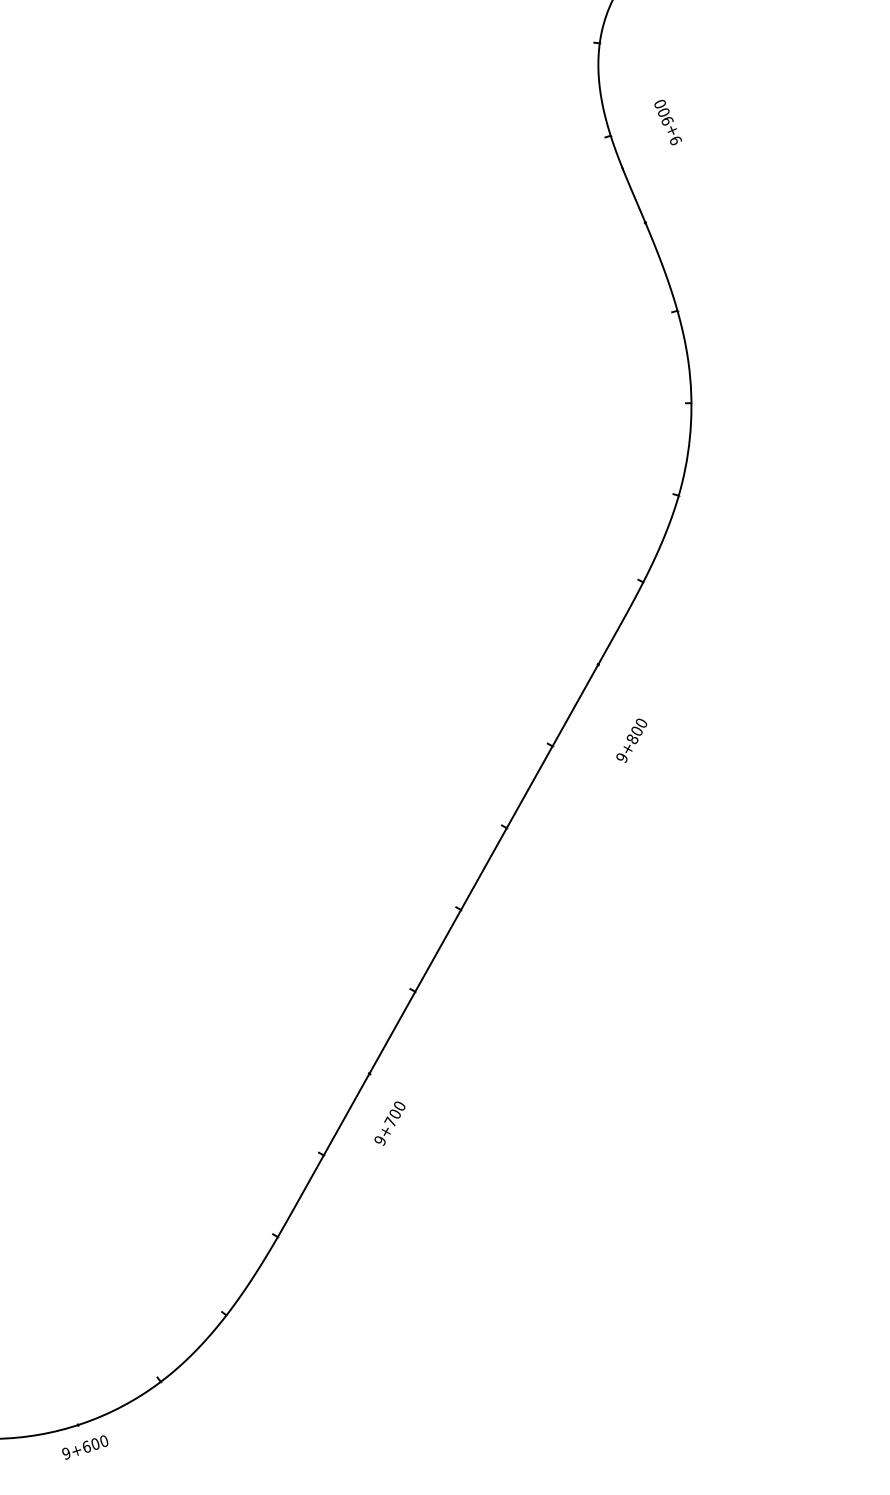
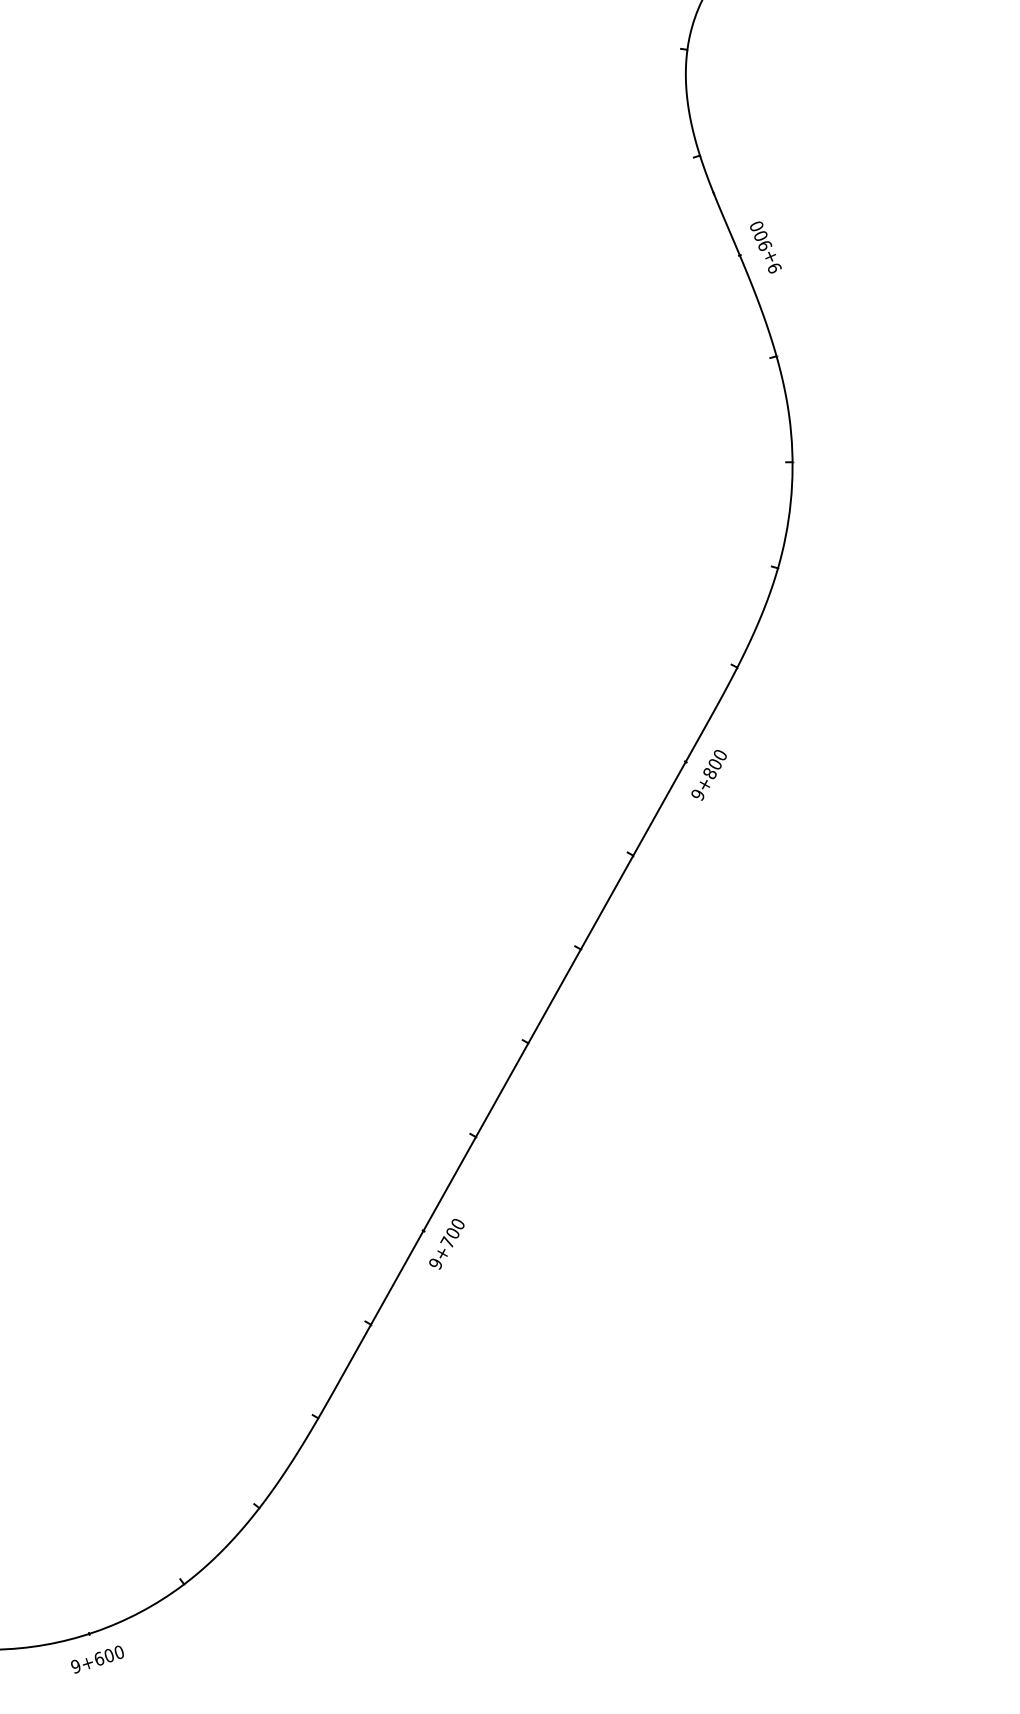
text: (667, 122) -> (765, 247), moved
text: (631, 740) -> (708, 775), moved
text: (389, 1123) -> (446, 1244), moved

